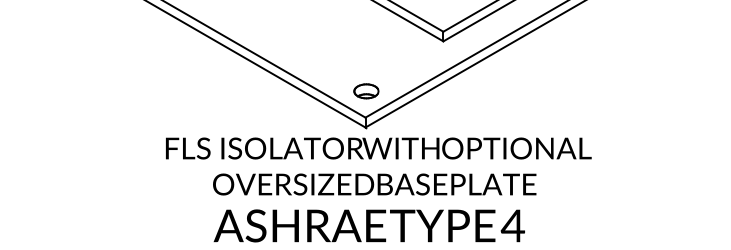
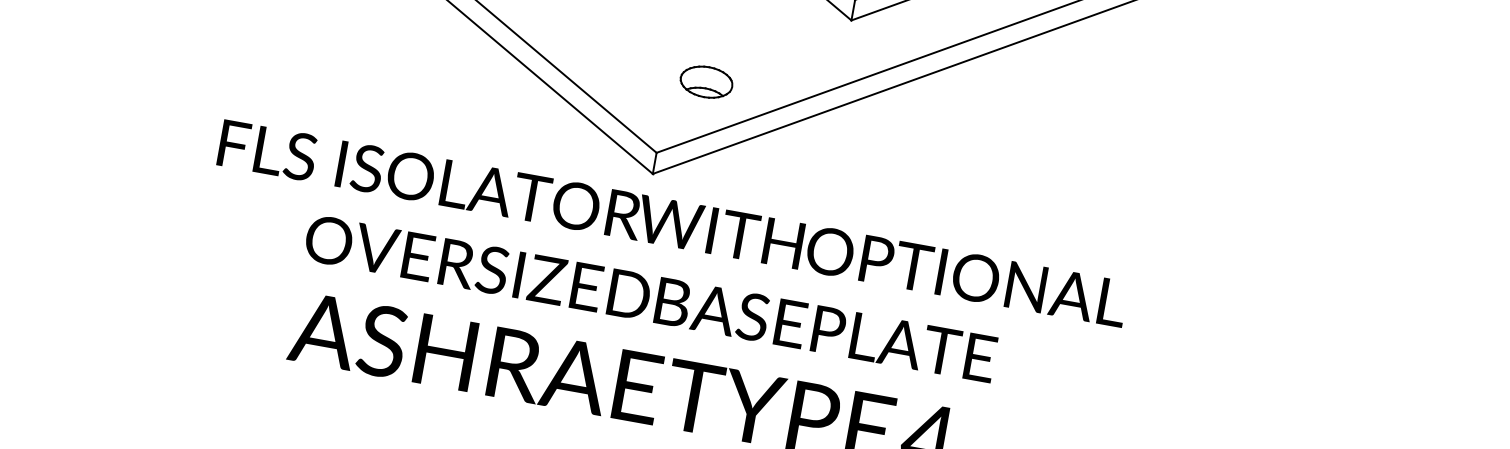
part: (366, 91) -> (706, 82), moved

